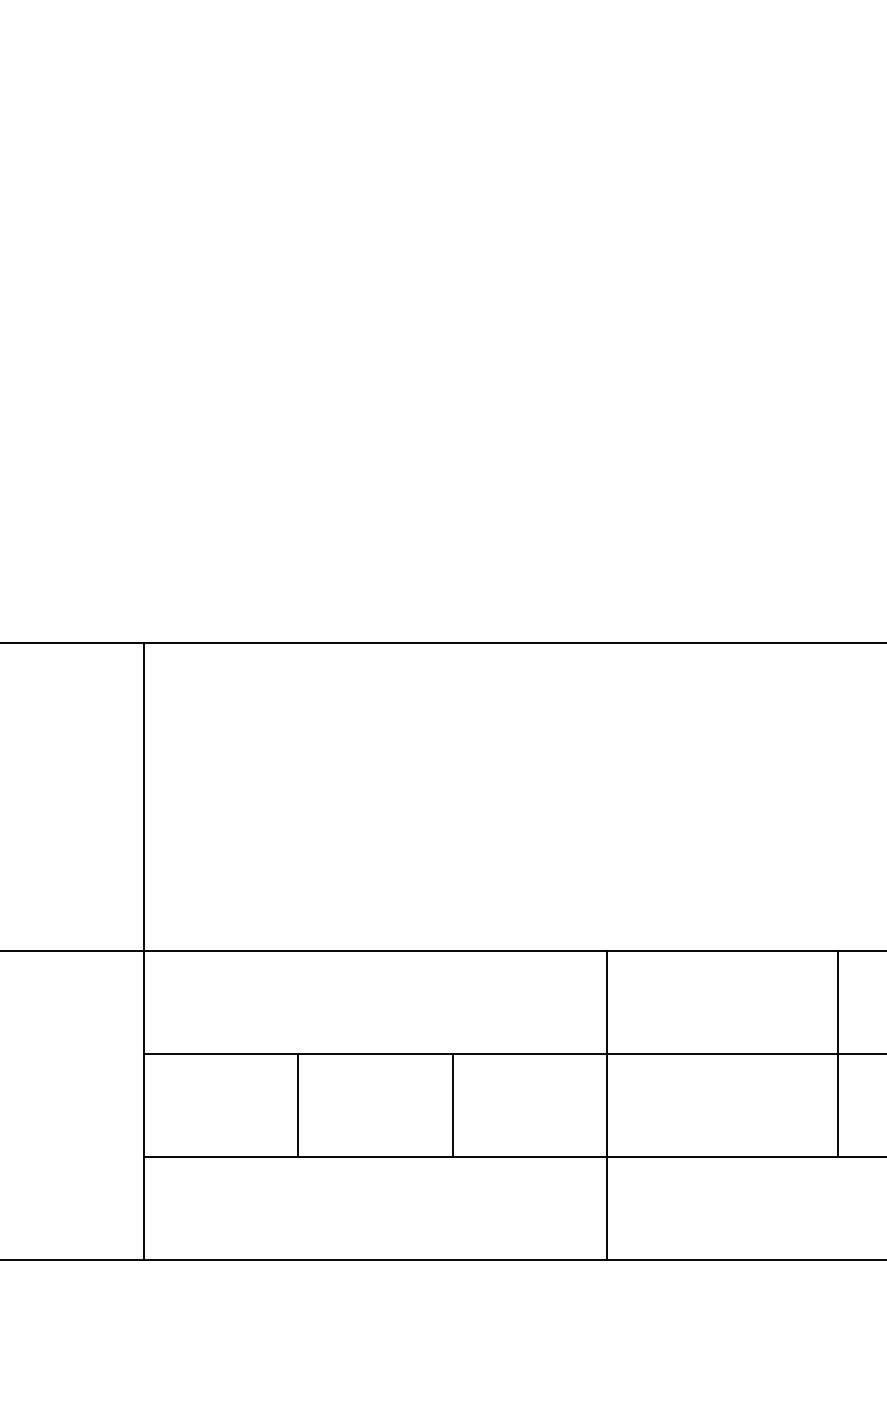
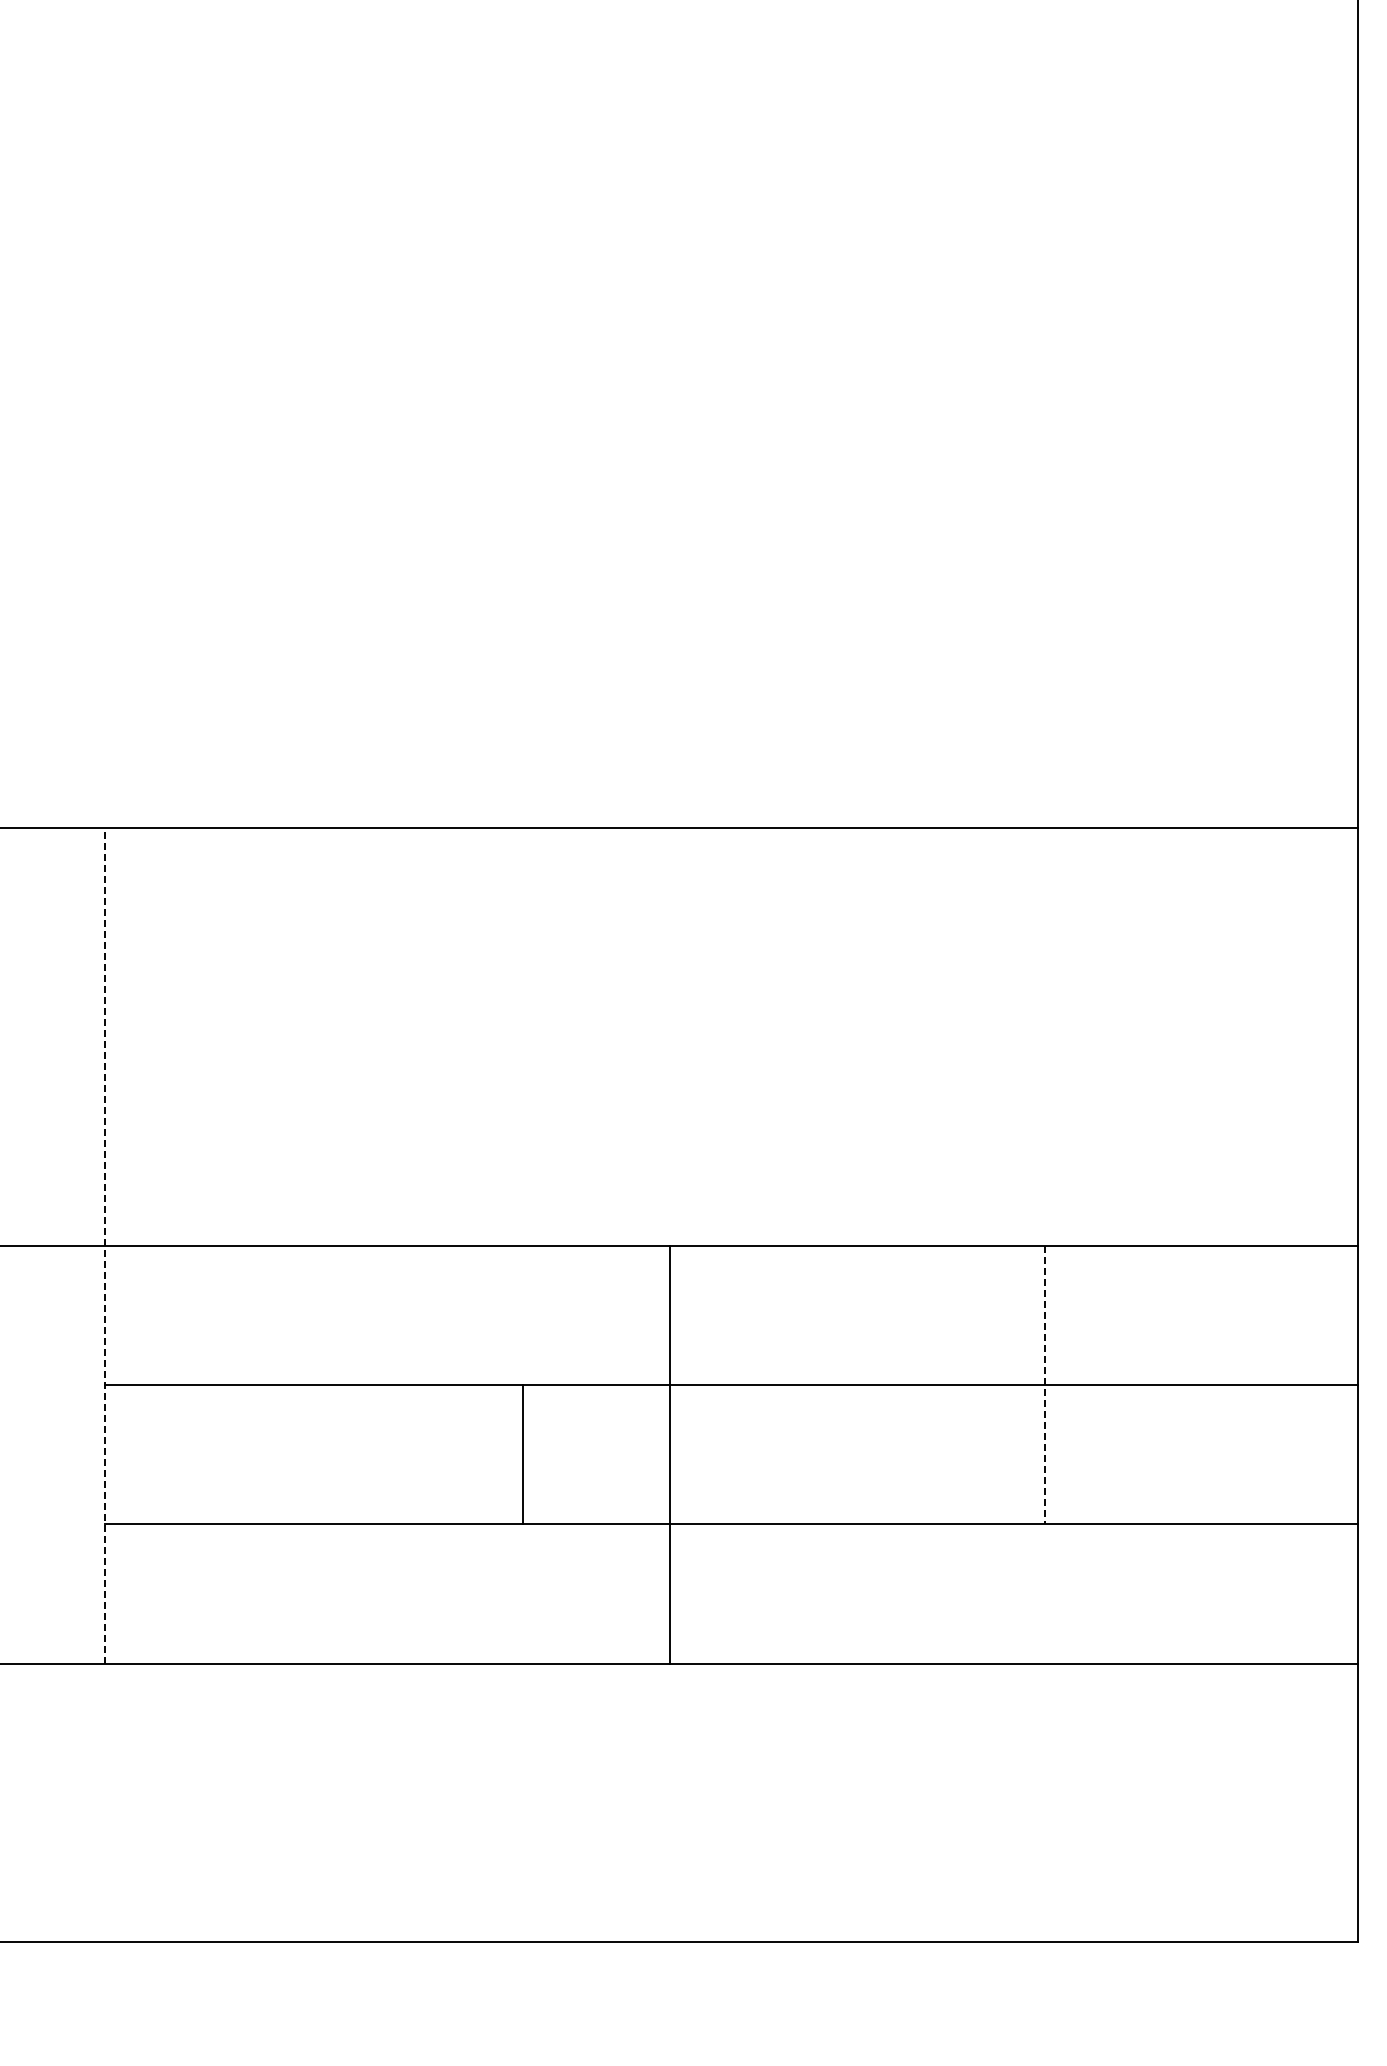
line: (143, 951) -> (104, 1246), solid -> dashed
line: (837, 1054) -> (1044, 1385), solid -> dashed
line: (298, 1105) -> (313, 1454), removed
line: (606, 1105) -> (670, 1454), moved

